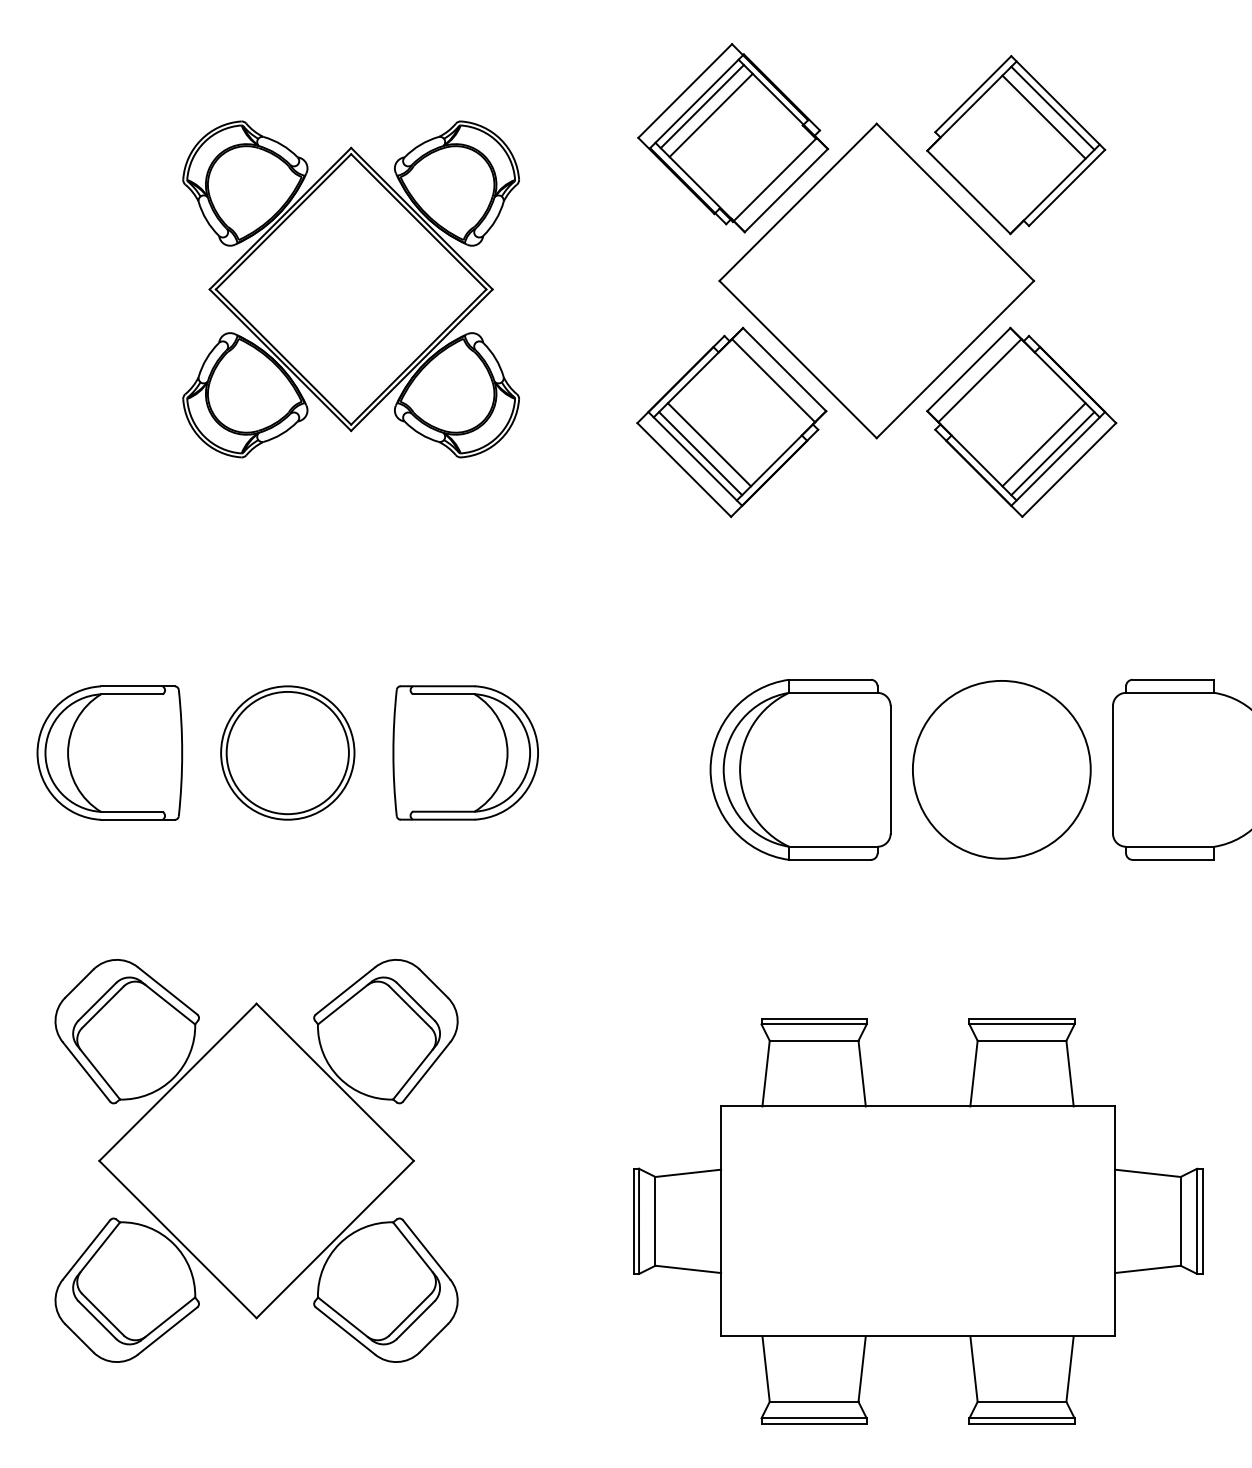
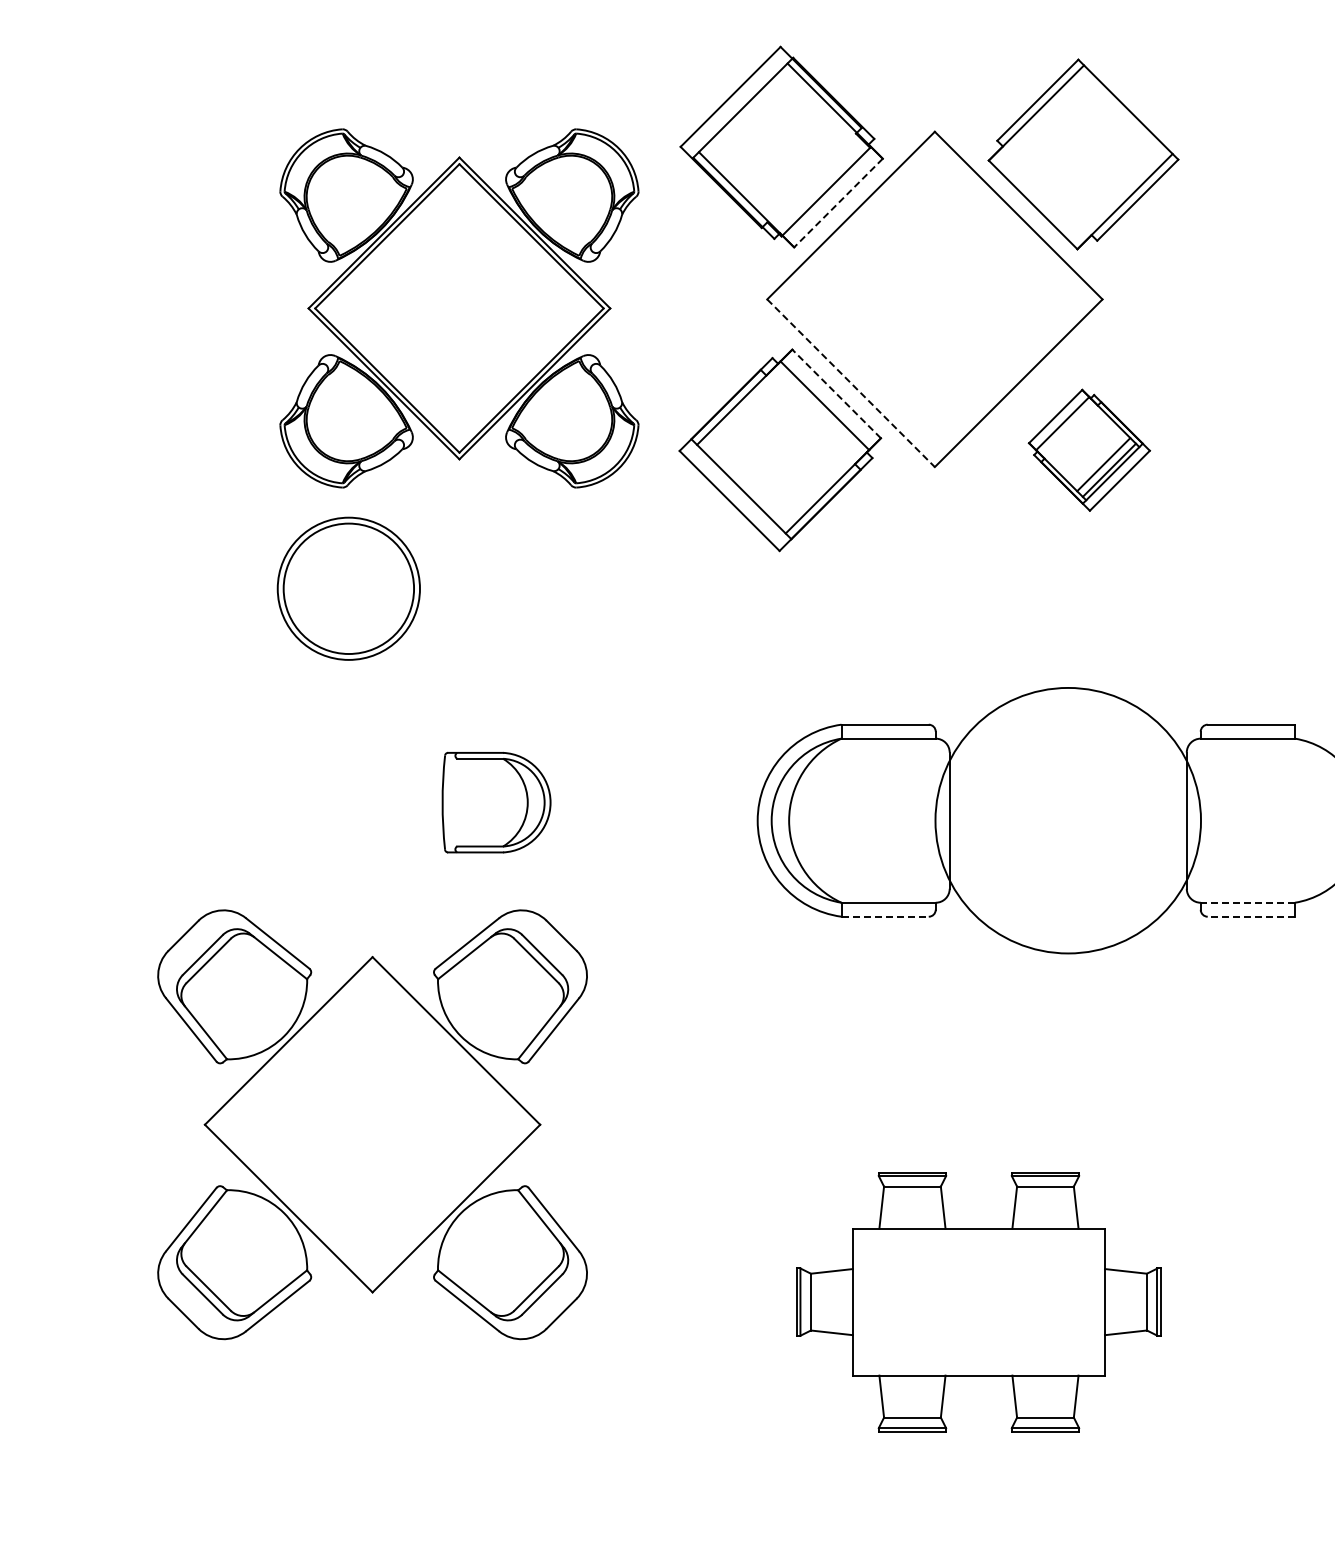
line: (701, 106) -> (748, 113), removed
line: (1052, 108) -> (1122, 115), removed
line: (711, 115) -> (758, 122), removed
line: (1043, 116) -> (1112, 124), removed
line: (786, 191) -> (838, 203), solid -> dashed
part: (351, 289) -> (459, 308), moved
line: (798, 359) -> (851, 383), solid -> dashed
line: (784, 369) -> (836, 393), solid -> dashed
part: (1021, 422) -> (1089, 450), size x0.6
line: (709, 444) -> (756, 473), removed
line: (700, 453) -> (746, 483), removed
part: (110, 752) -> (117, 802), removed
part: (287, 752) -> (348, 588), moved
part: (465, 752) -> (496, 802), size x0.7
circle: (1002, 769) -> (1068, 820), size x1.4
line: (1169, 846) -> (1247, 902), solid -> dashed
line: (830, 859) -> (885, 916), solid -> dashed
line: (1173, 859) -> (1251, 916), solid -> dashed
part: (256, 1160) -> (372, 1124), moved
part: (917, 1220) -> (978, 1301), size x0.6

